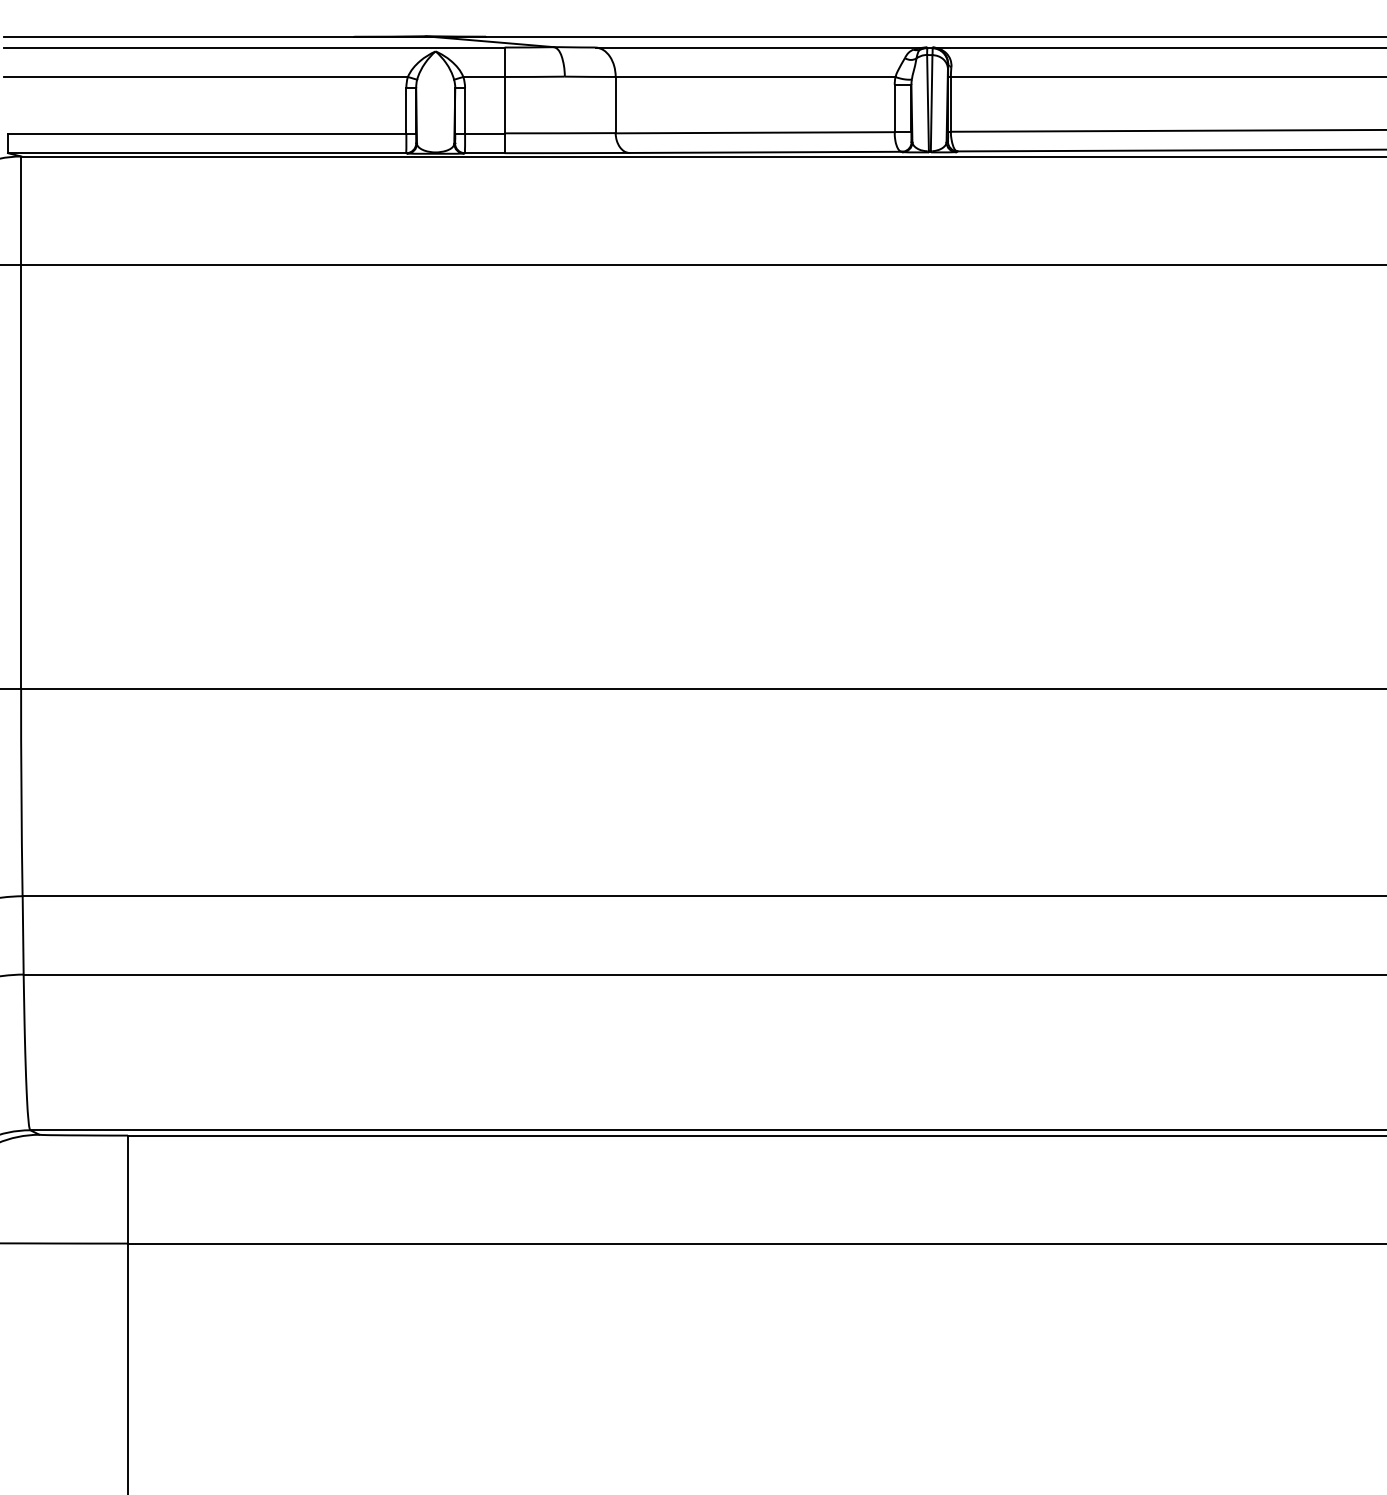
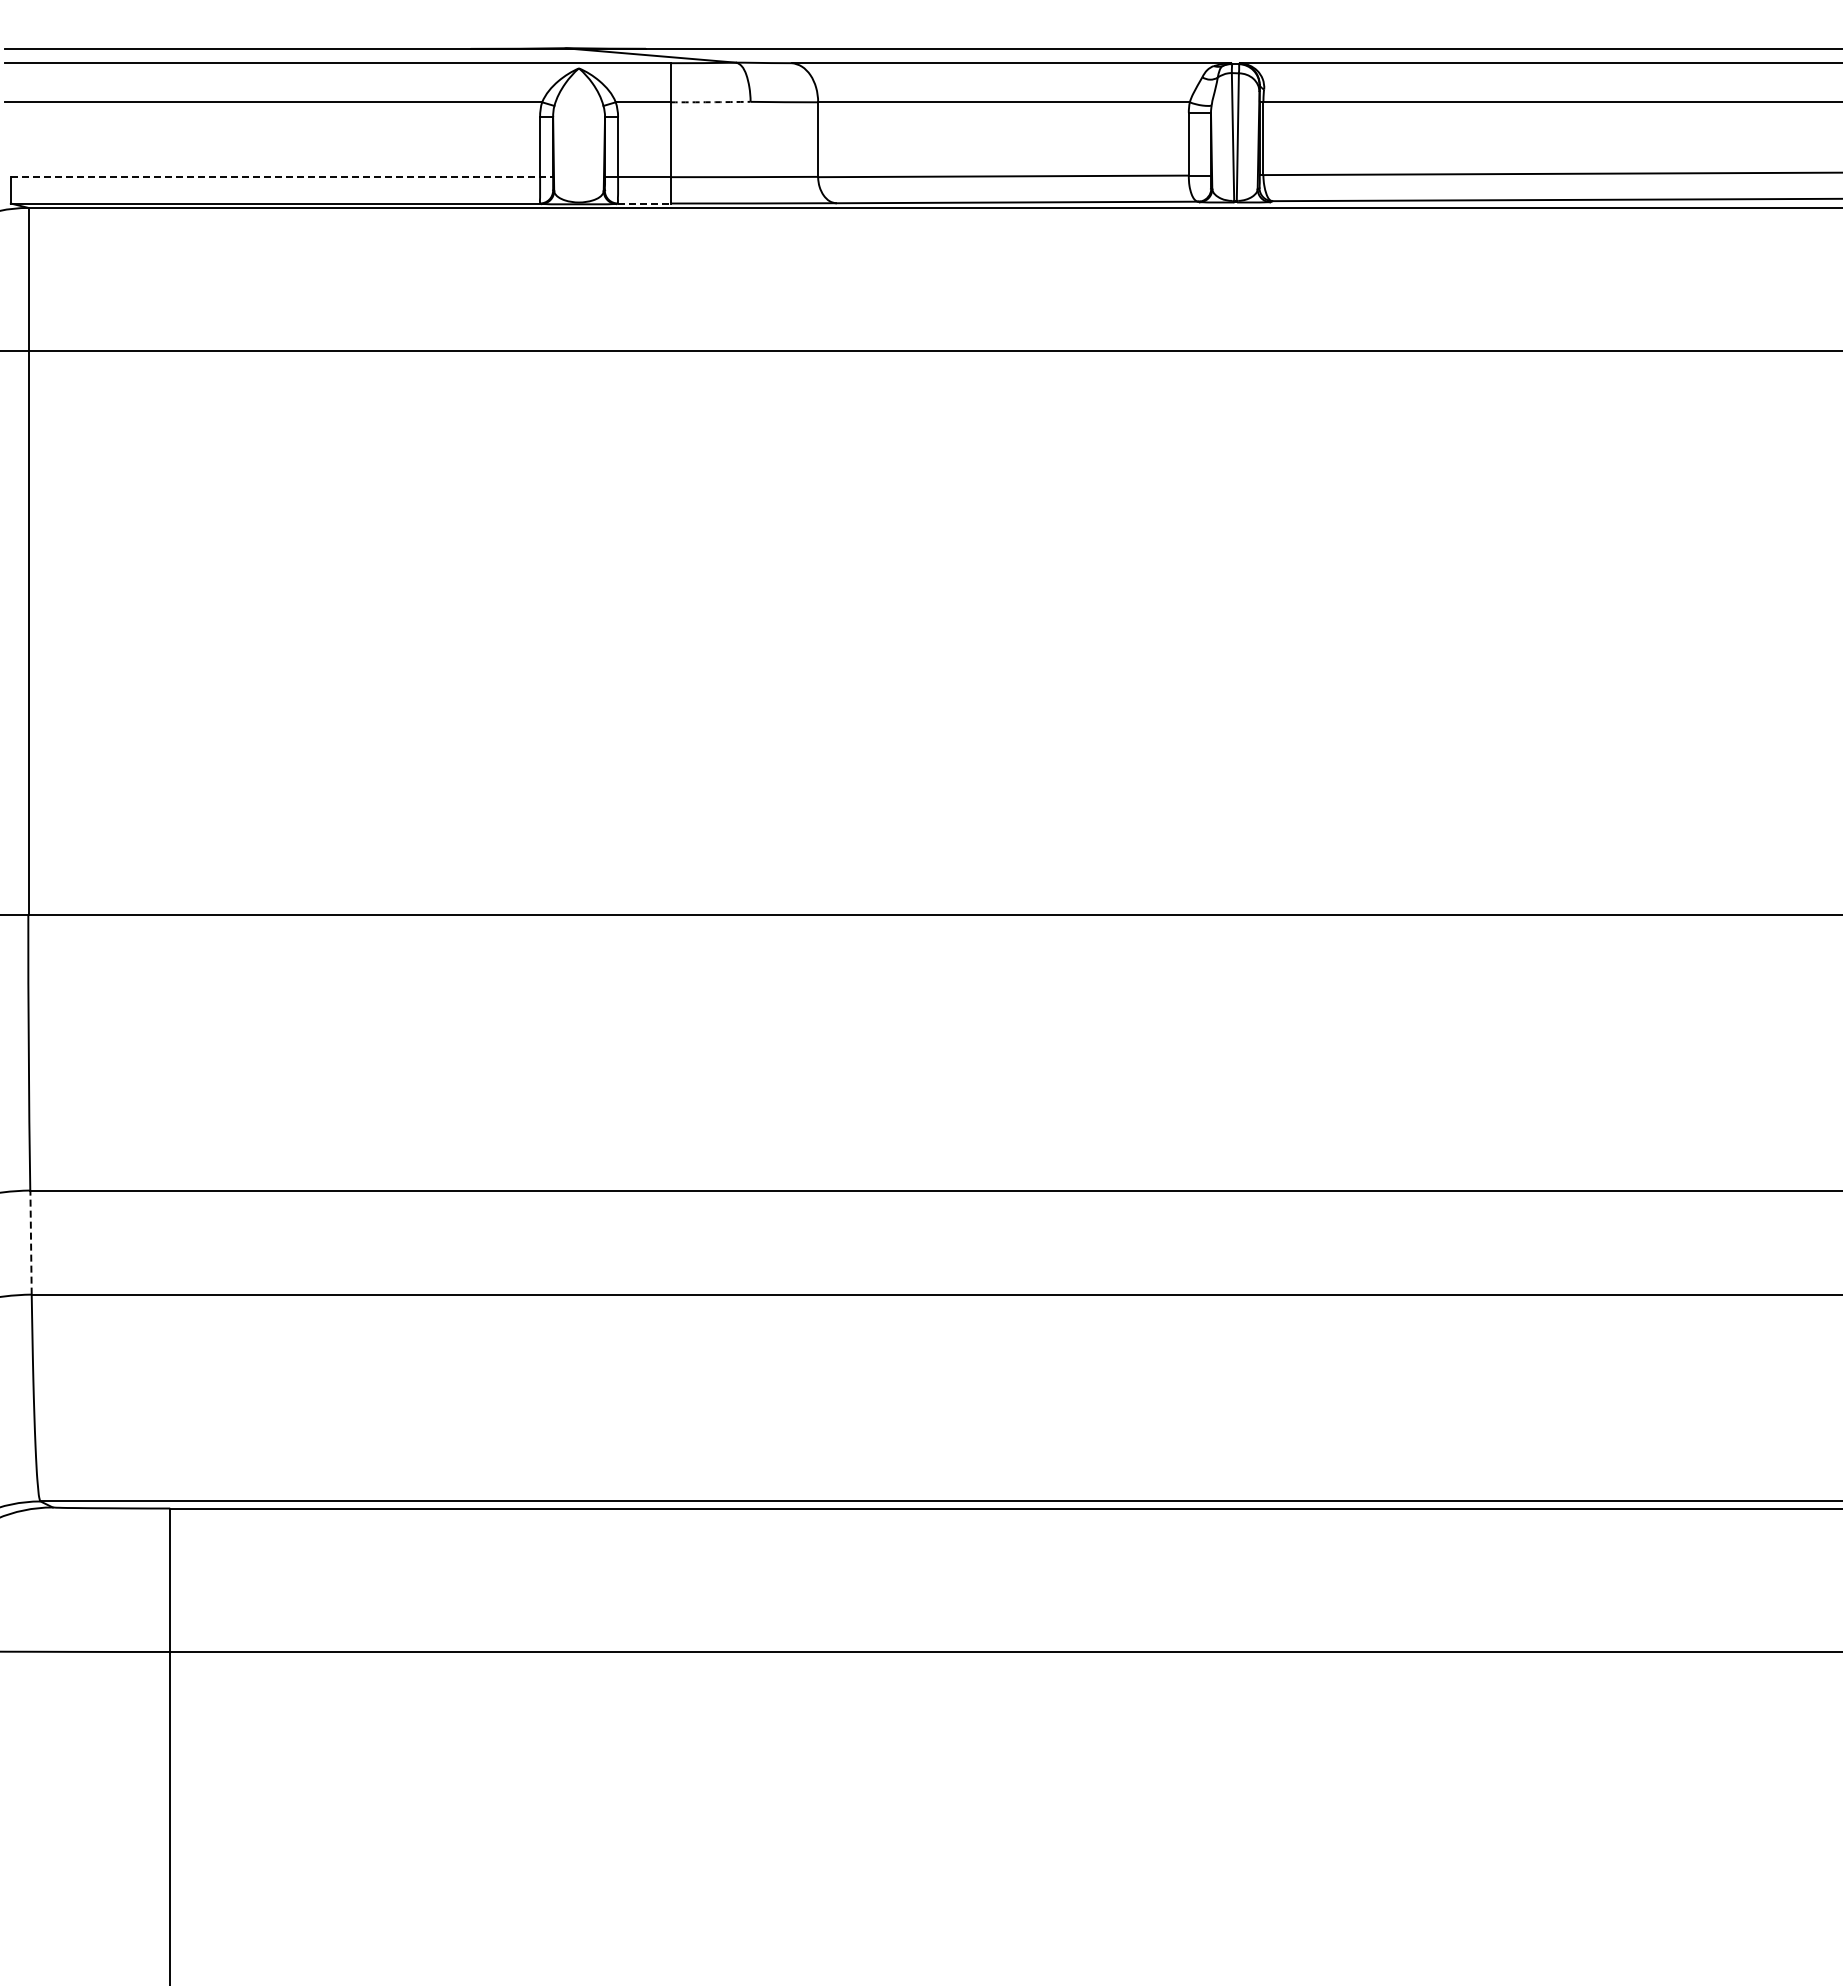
arc: (534, 77) -> (710, 102), solid -> dashed
line: (212, 133) -> (282, 177), solid -> dashed
line: (484, 153) -> (644, 203), solid -> dashed
line: (23, 935) -> (31, 1242), solid -> dashed

